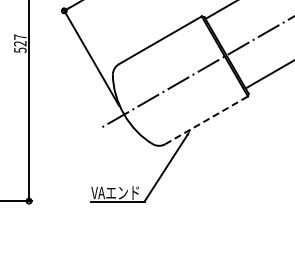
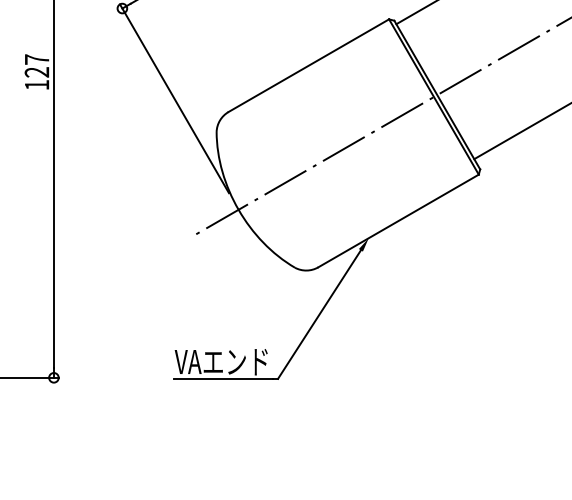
text: (20, 50) -> (37, 85), 527 -> 127
line: (206, 120) -> (398, 221), dashed -> solid

